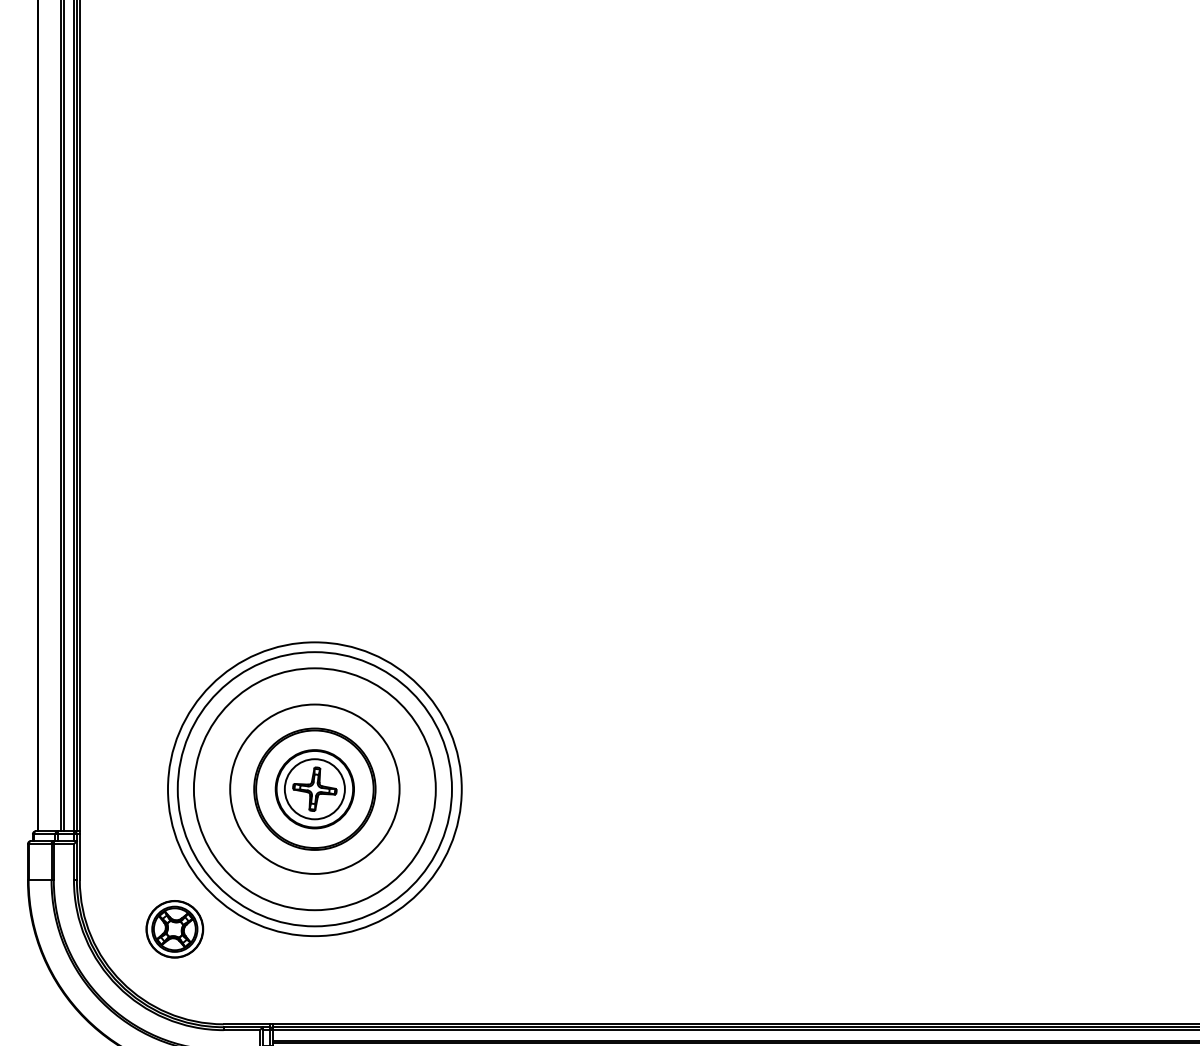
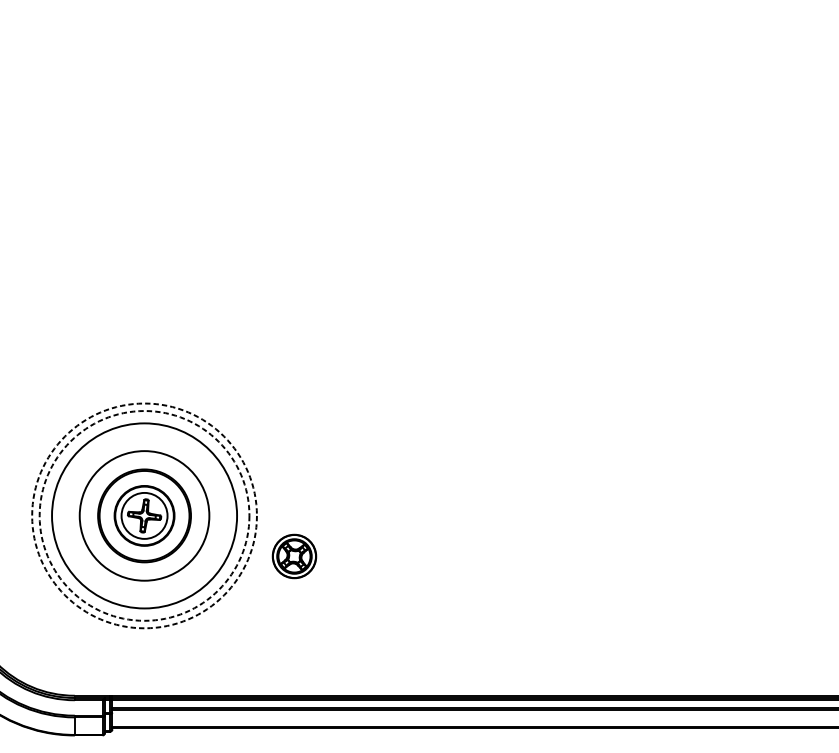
circle: (314, 789) -> (144, 516), solid -> dashed
circle: (314, 789) -> (144, 516), solid -> dashed
part: (174, 929) -> (294, 556), moved

